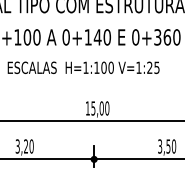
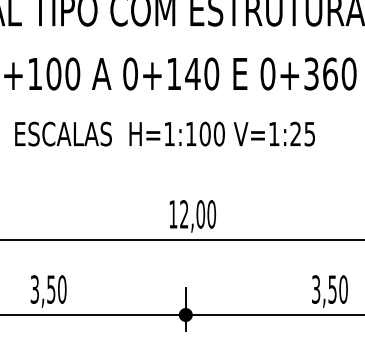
text: (93, 108) -> (184, 214), 15,00 -> 12,00
text: (26, 146) -> (52, 289), 3,20 -> 3,50

